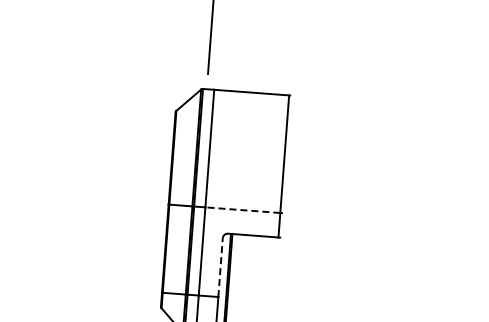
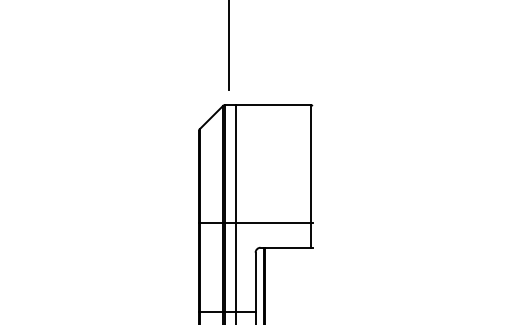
line: (242, 210) -> (273, 223), dashed -> solid
line: (220, 266) -> (255, 281), dashed -> solid

